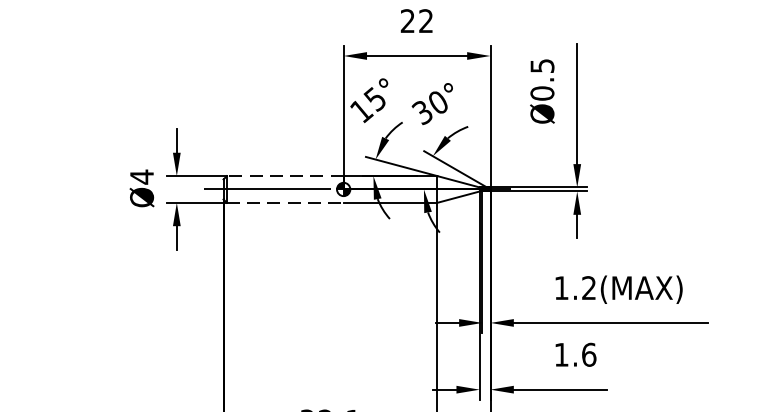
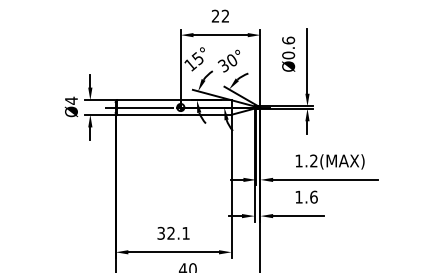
text: (542, 65) -> (288, 40), Ø0.5 -> Ø0.6
line: (285, 176) -> (149, 100), dashed -> solid
line: (285, 202) -> (149, 114), dashed -> solid

